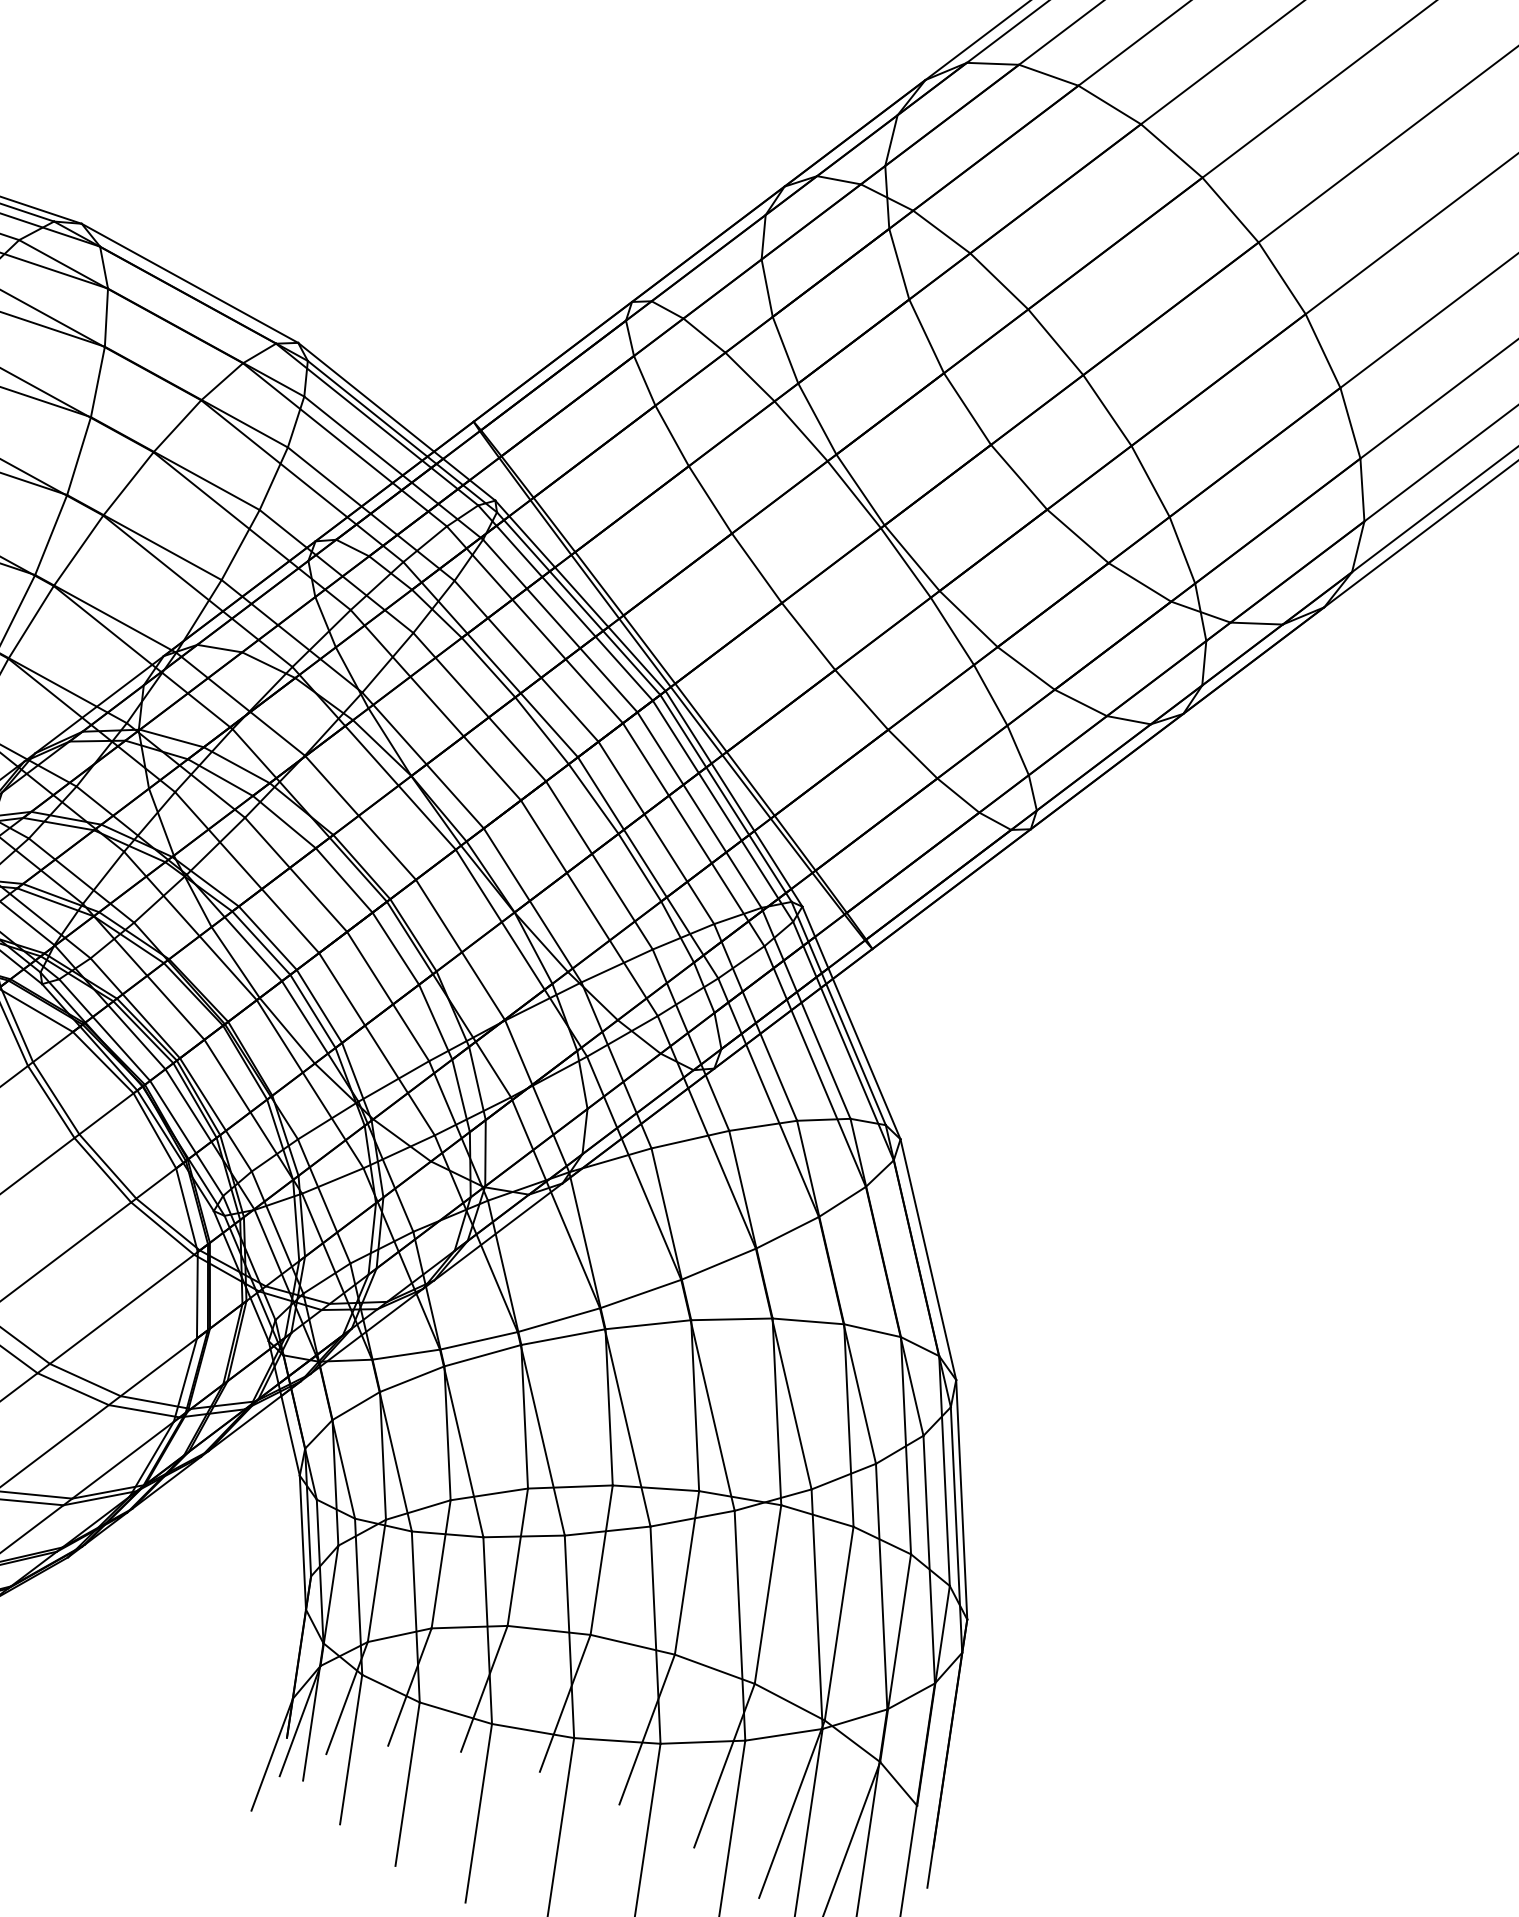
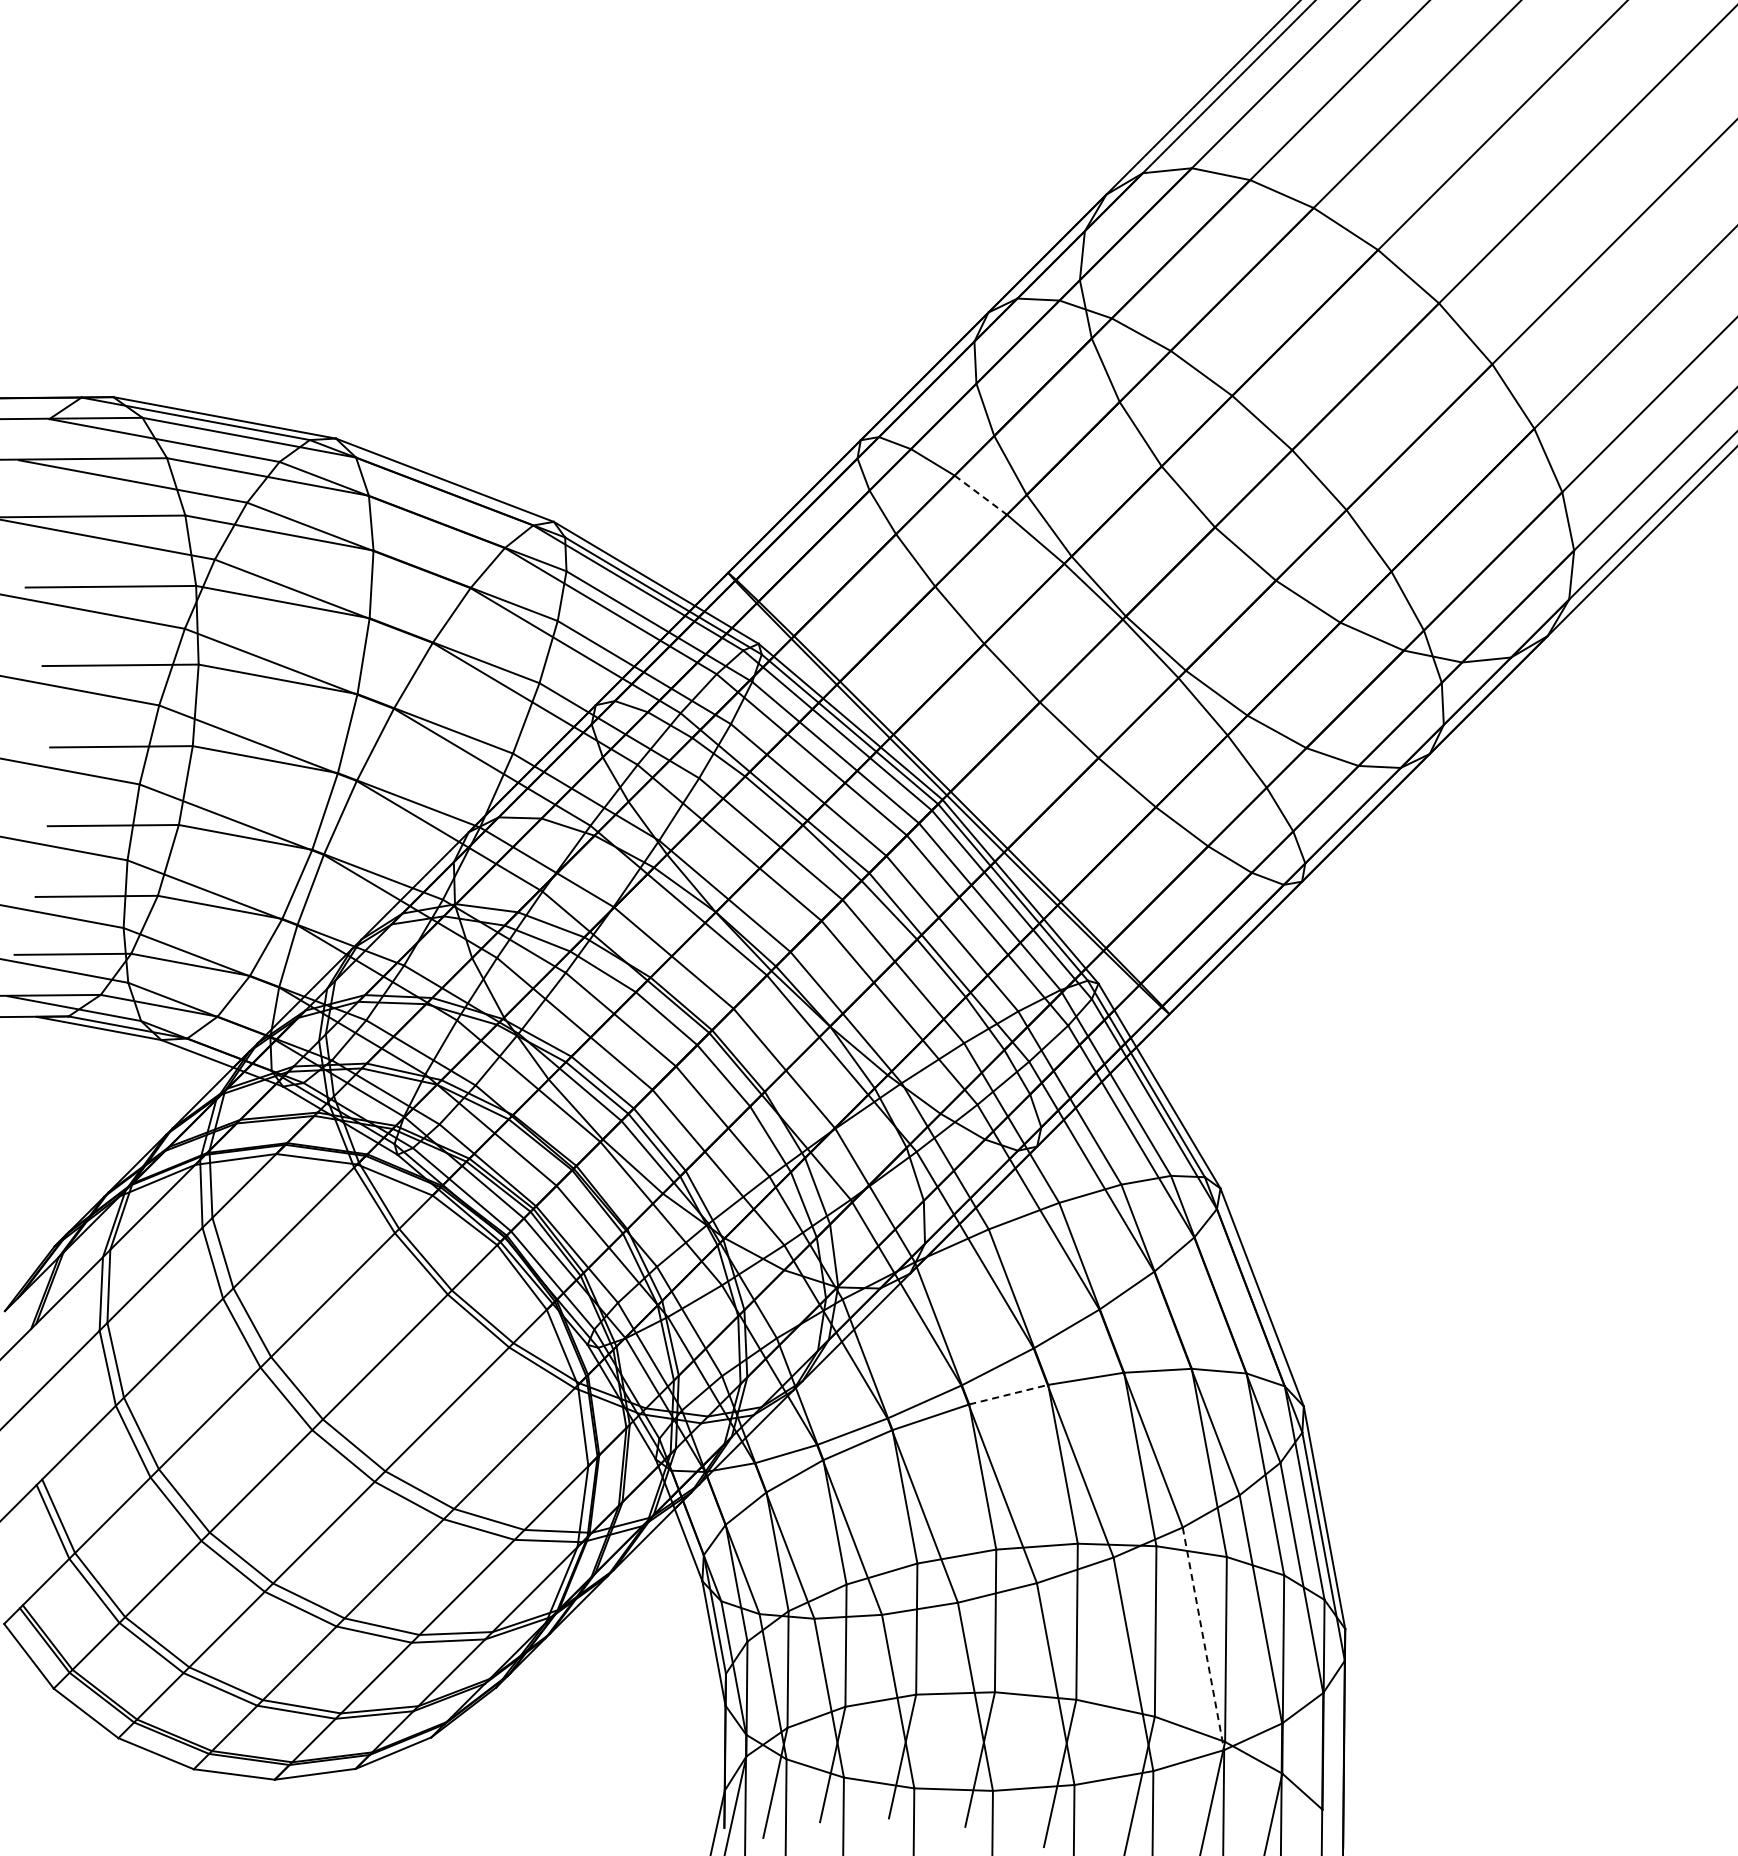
line: (749, 377) -> (980, 495), solid -> dashed
line: (648, 1324) -> (1008, 1394), solid -> dashed
line: (817, 1609) -> (1203, 1639), solid -> dashed

